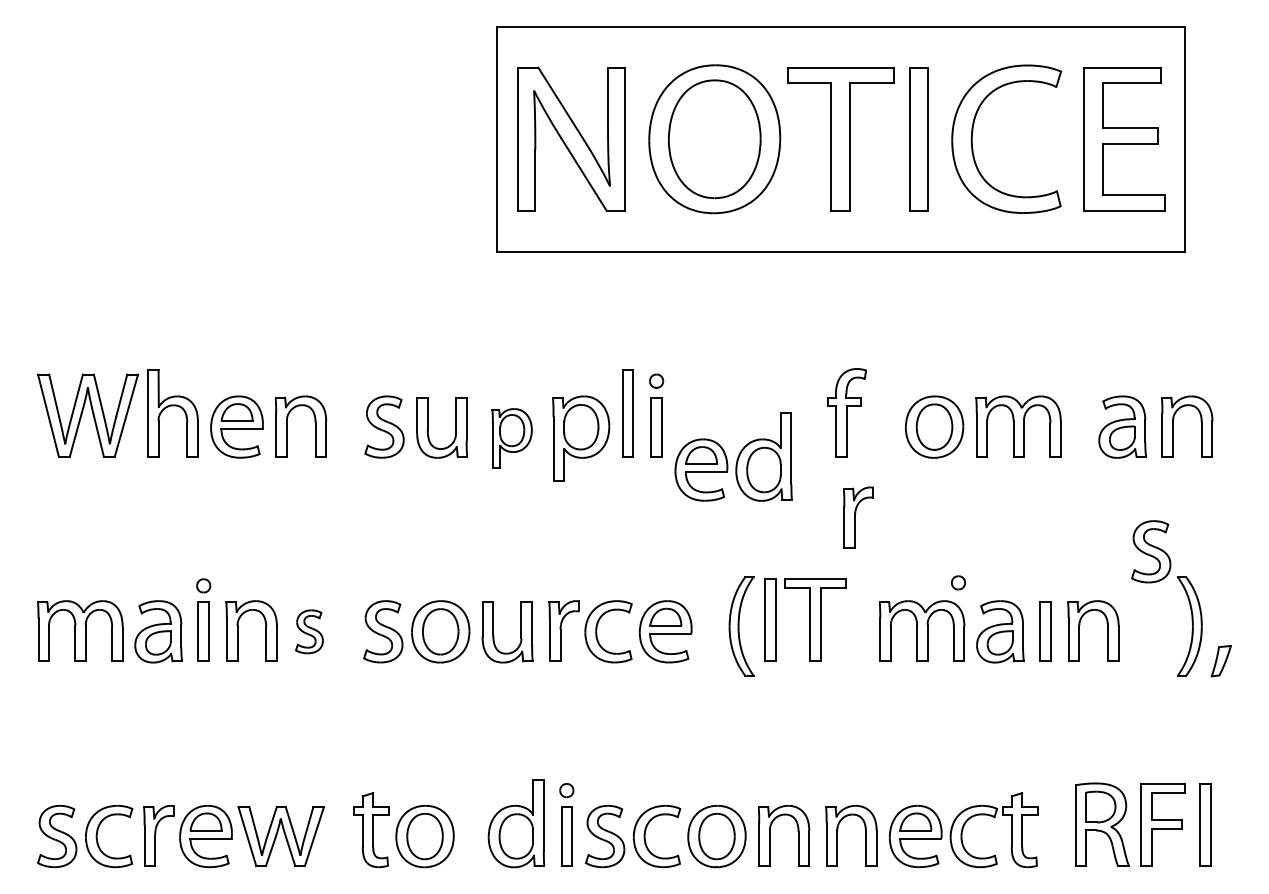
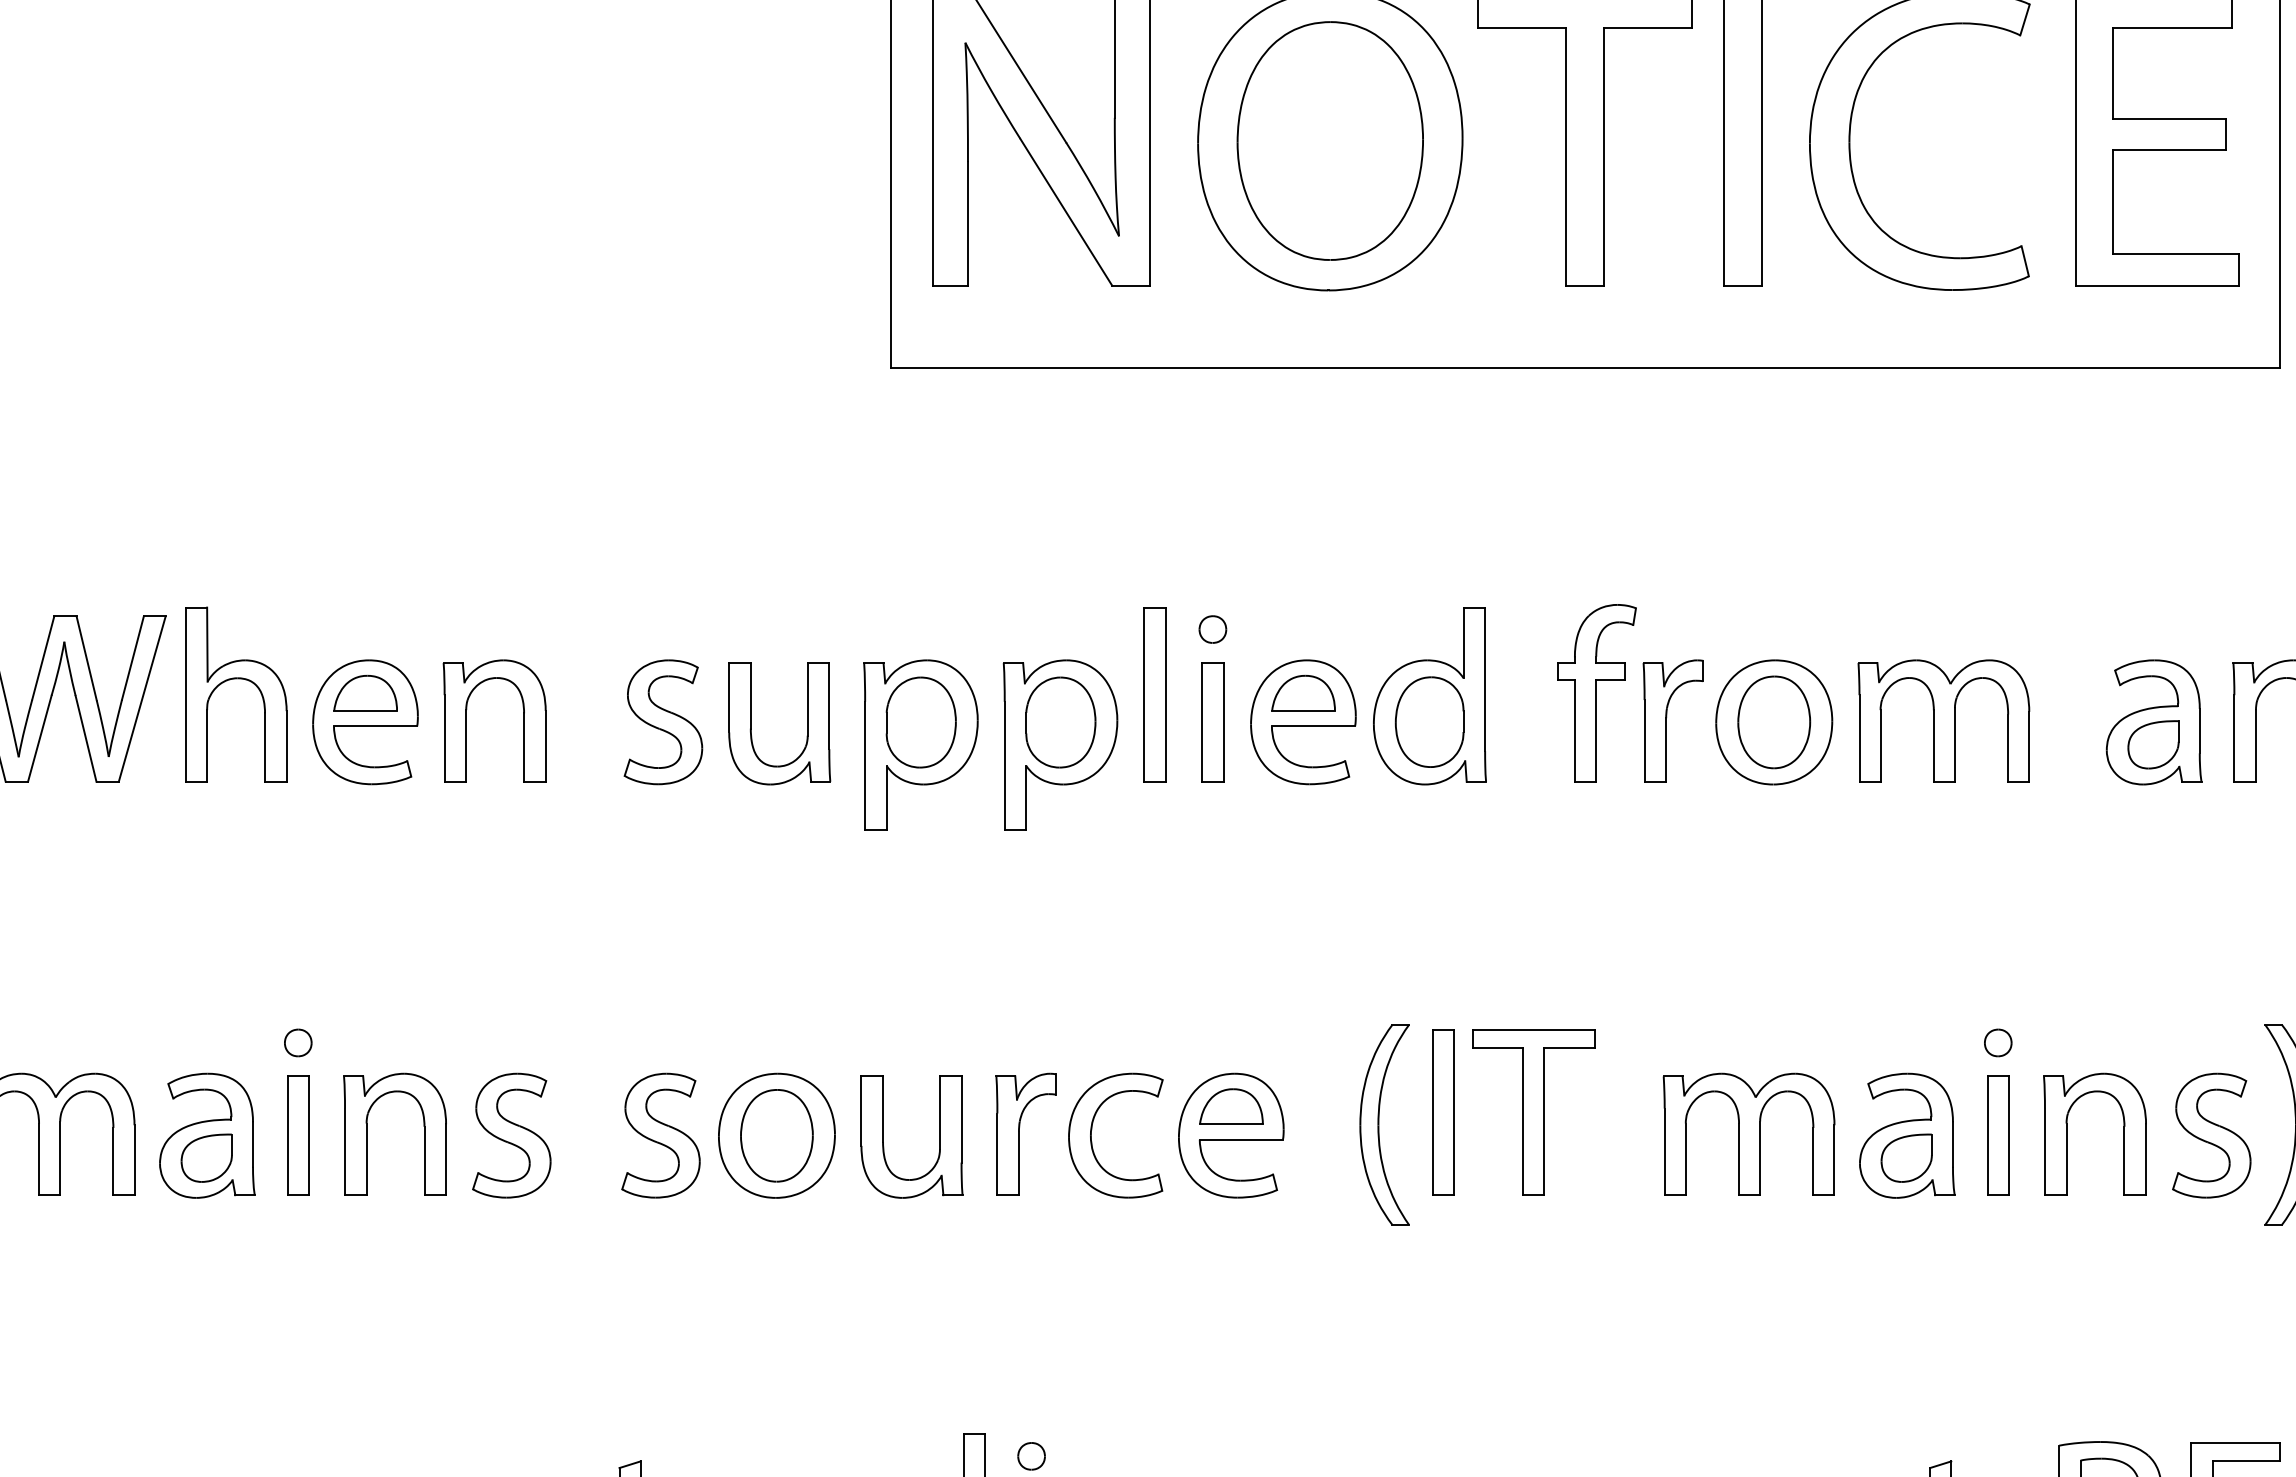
part: (512, 438) -> (921, 745), size x1.43
part: (733, 456) -> (1368, 694), moved
part: (858, 517) -> (1673, 721), moved
part: (1151, 551) -> (2212, 1135), moved
part: (958, 582) -> (1998, 1042), moved
part: (309, 631) -> (511, 1135), size x1.43

